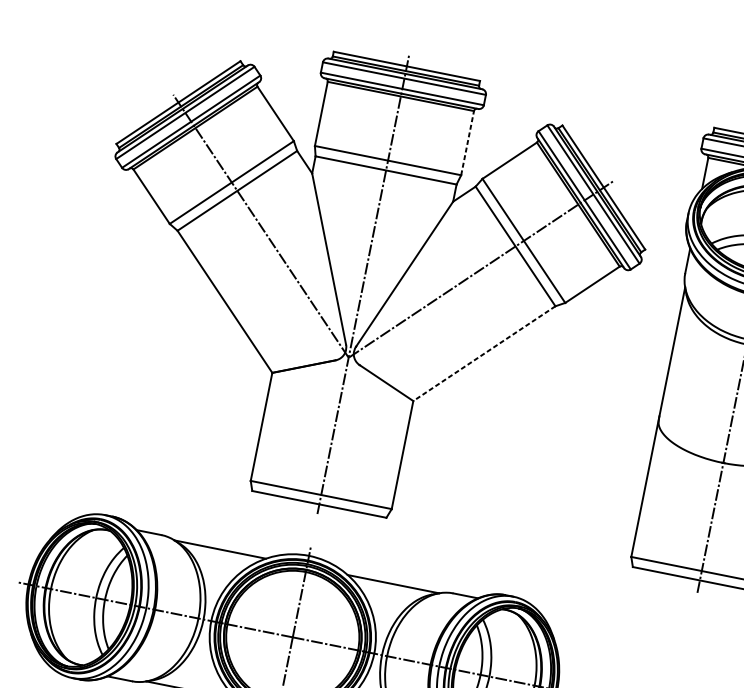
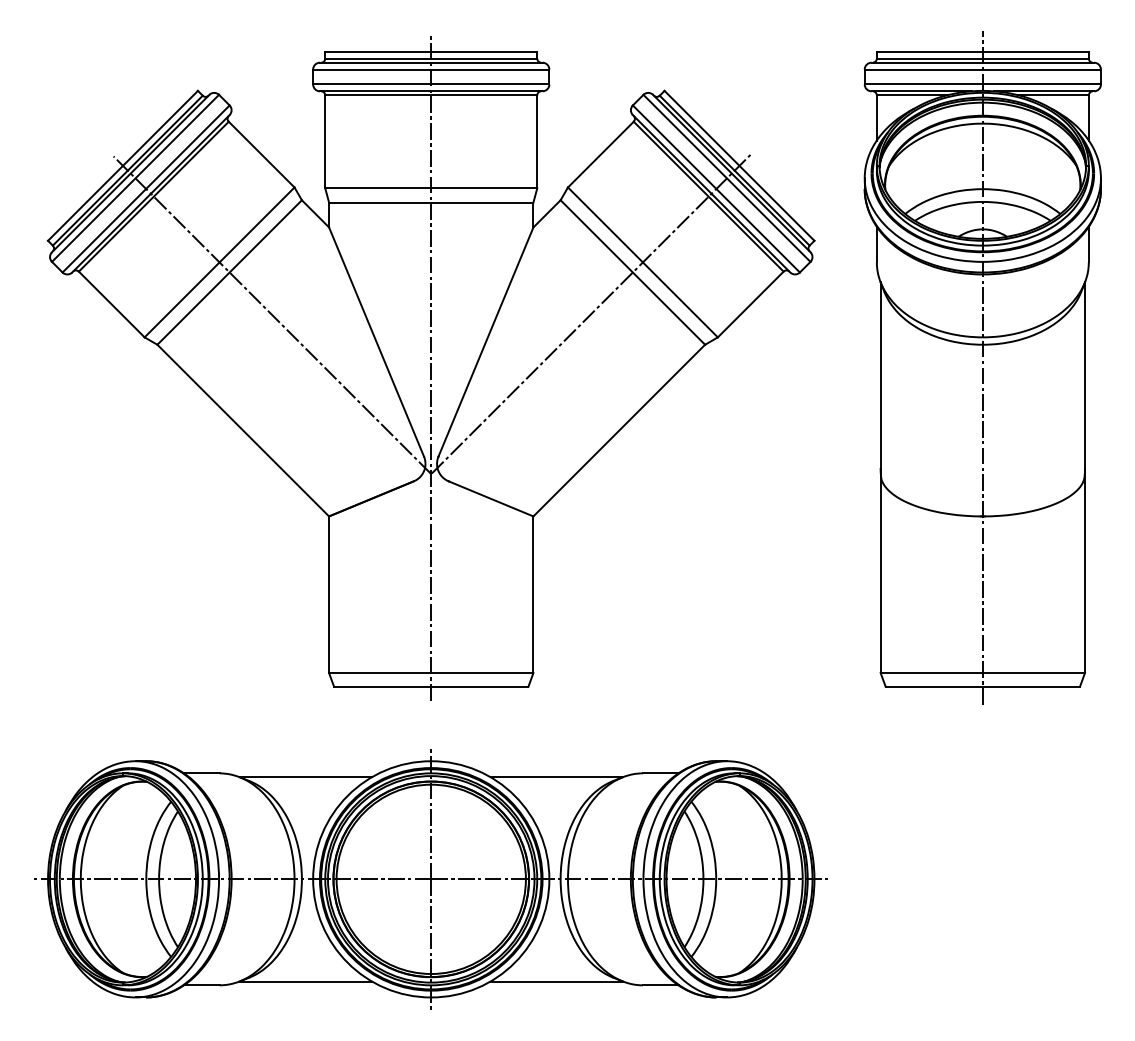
line: (467, 142) -> (537, 141), dashed -> solid
line: (483, 353) -> (618, 430), dashed -> solid

